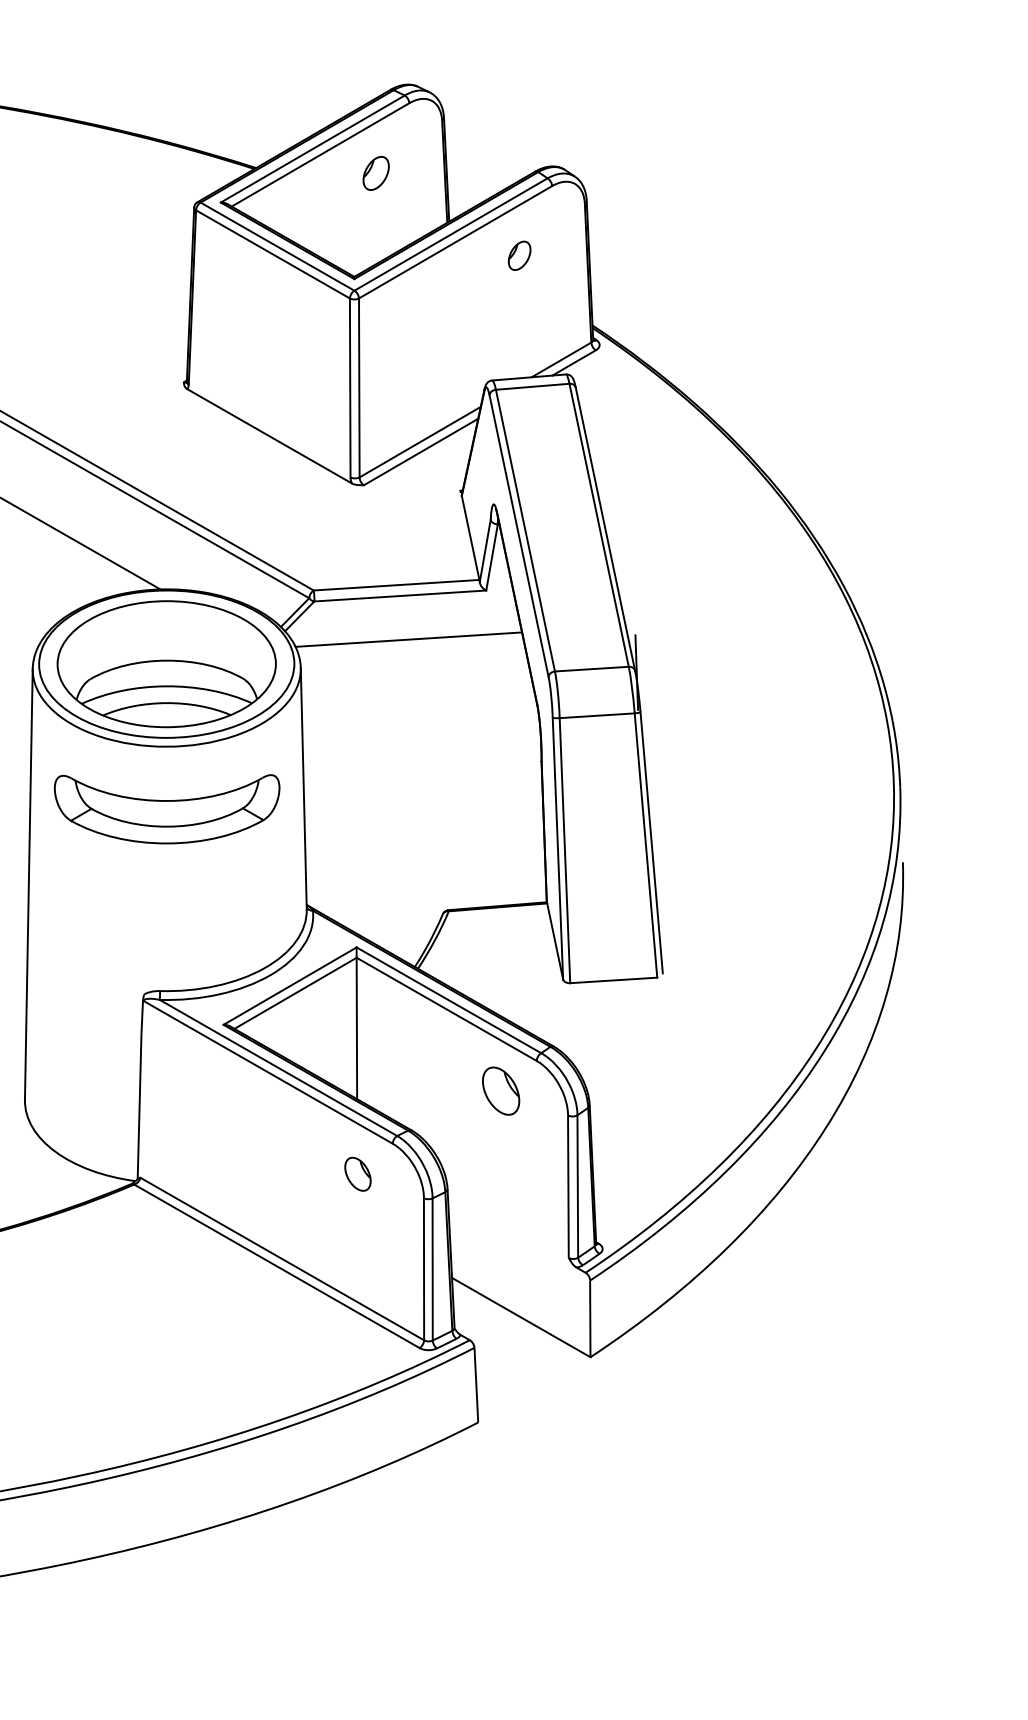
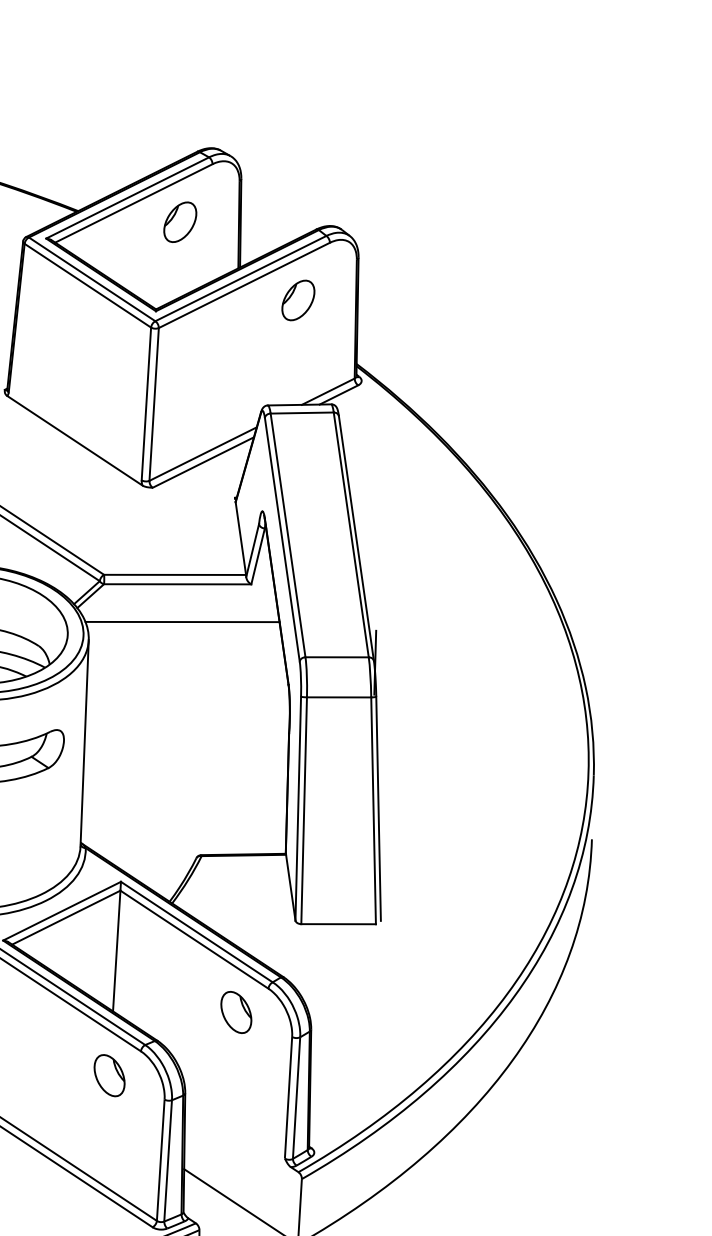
part: (376, 173) -> (180, 222), size x1.43
part: (519, 255) -> (298, 300), size x1.67
part: (357, 1173) -> (109, 1074), size x1.43

